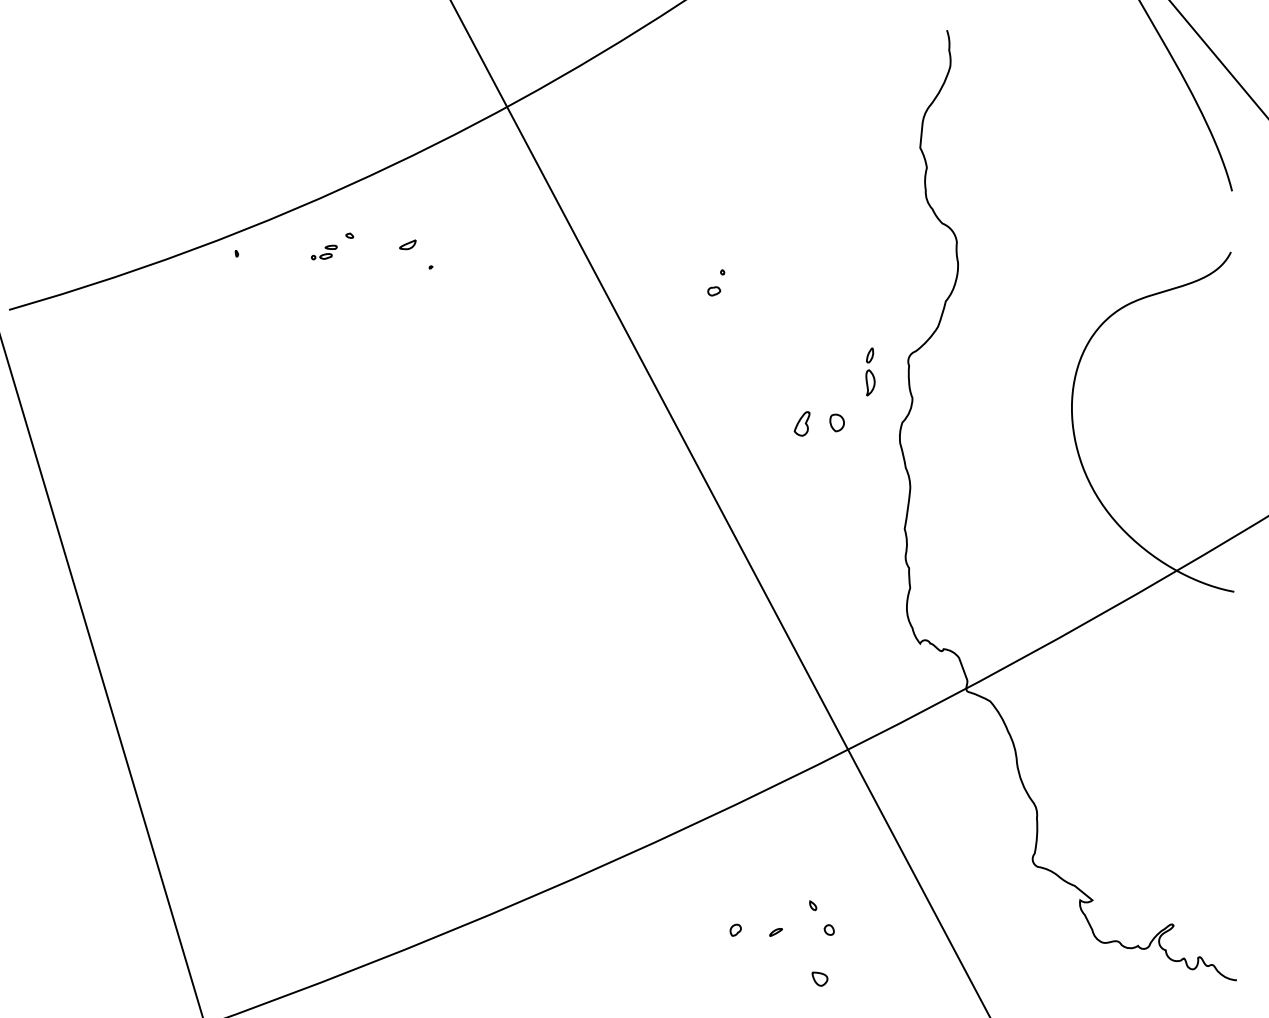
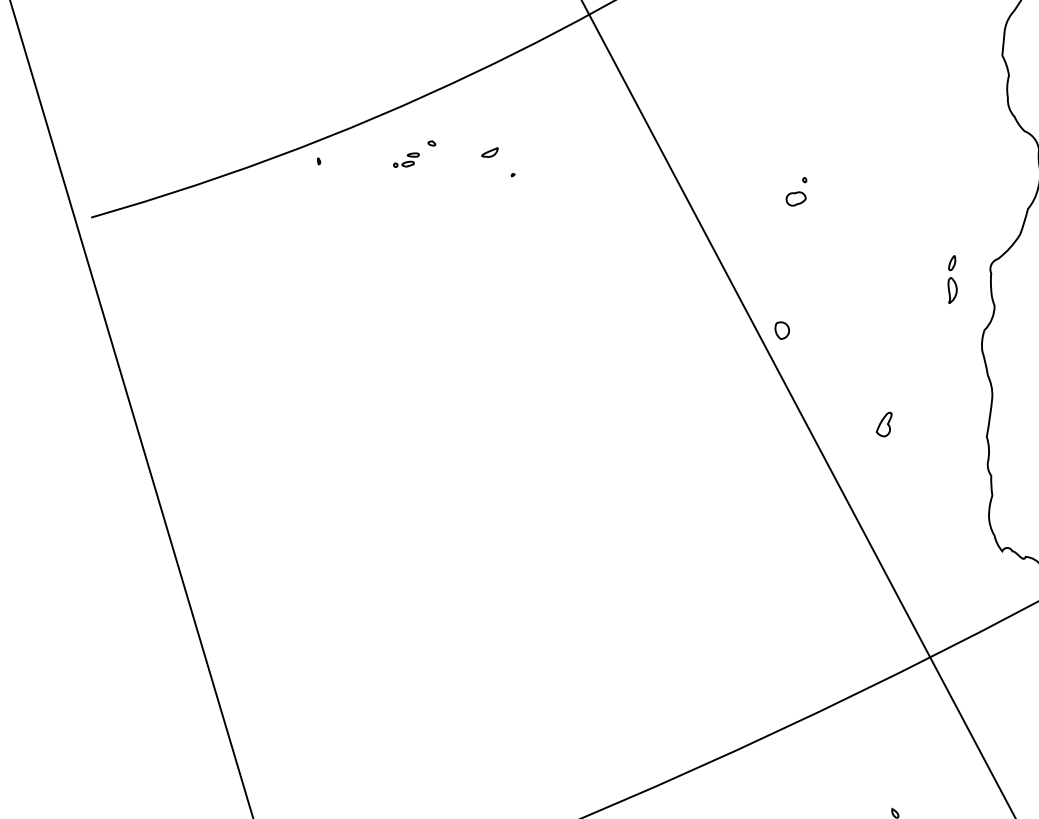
part: (714, 291) -> (796, 199), size x1.6
part: (836, 422) -> (781, 330), moved
part: (801, 423) -> (883, 424), moved

